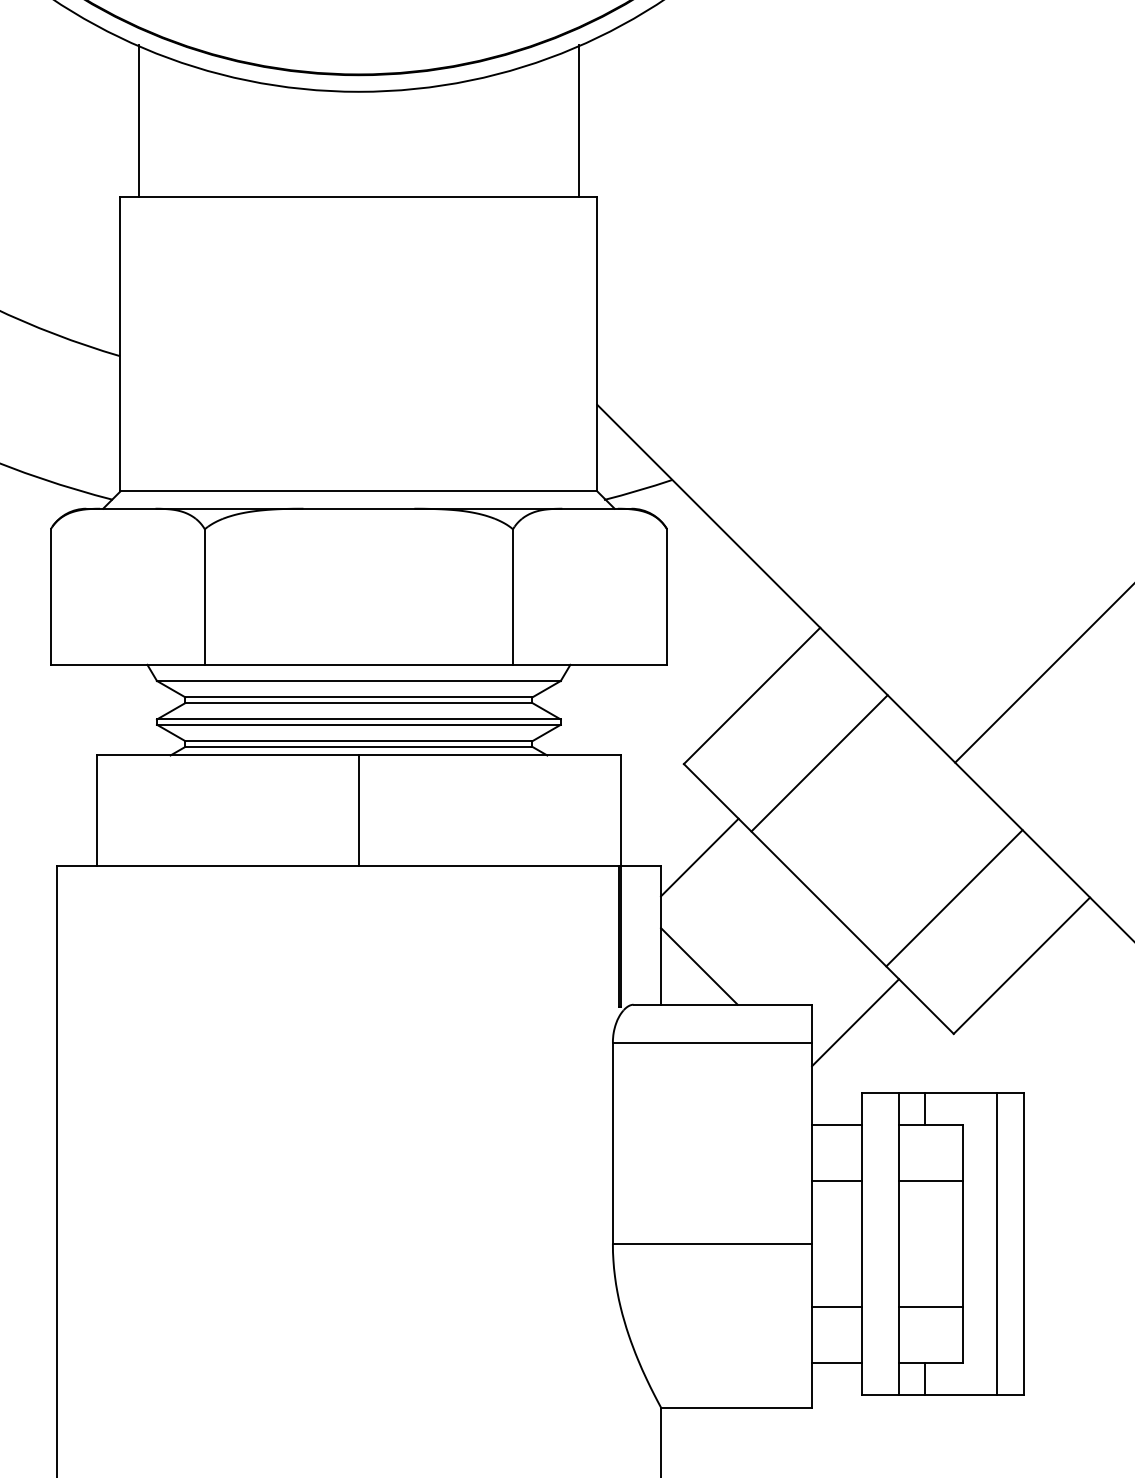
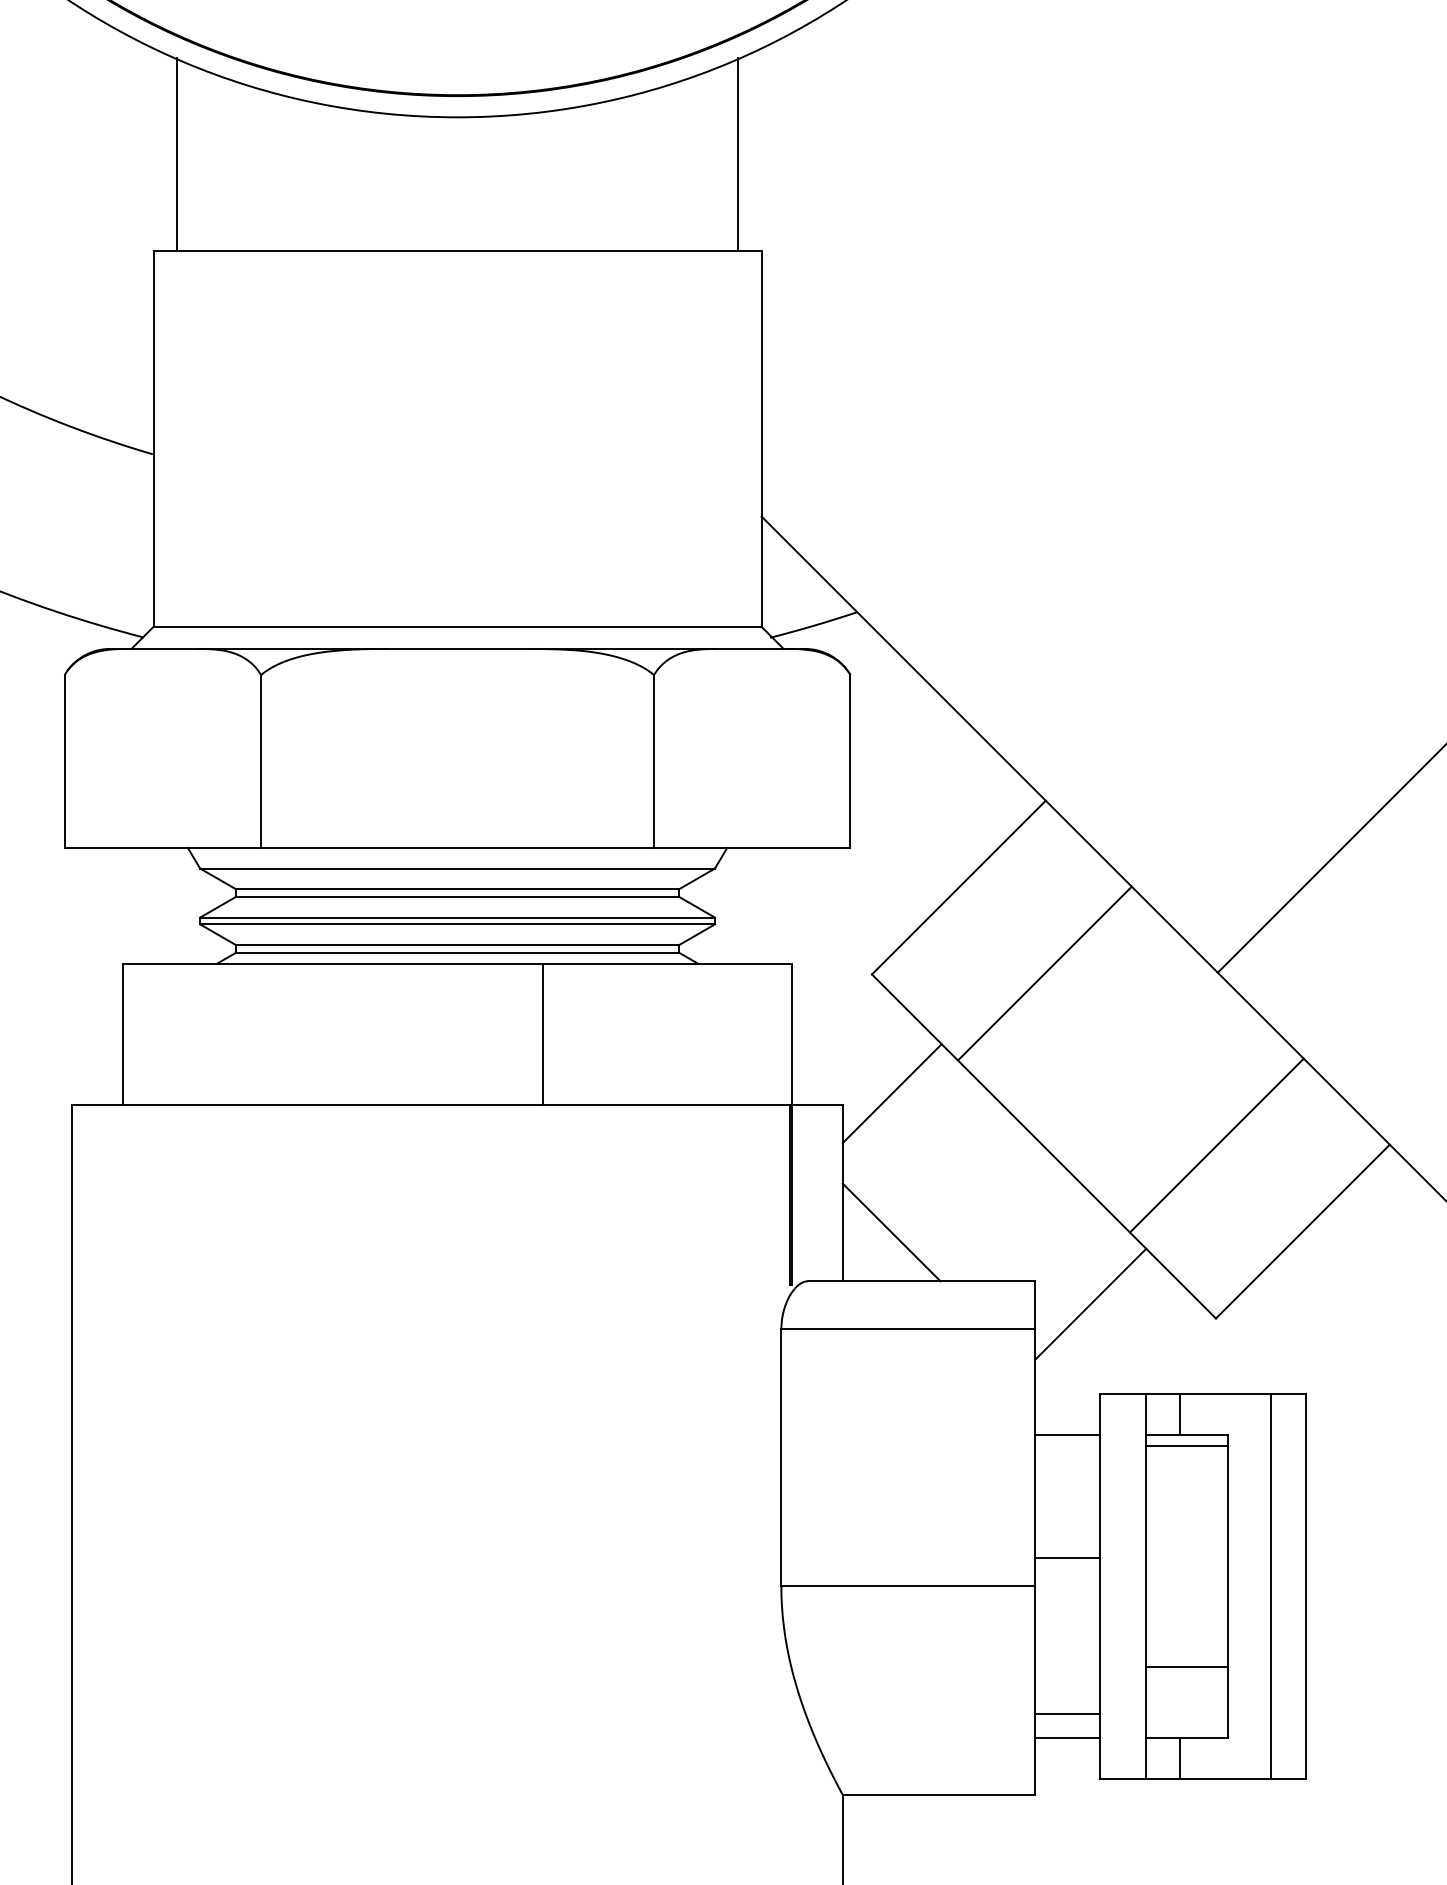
line: (358, 810) -> (542, 1033), moved
line: (837, 1180) -> (1067, 1557), moved
line: (930, 1180) -> (1186, 1445), moved
line: (837, 1306) -> (1067, 1713), moved

